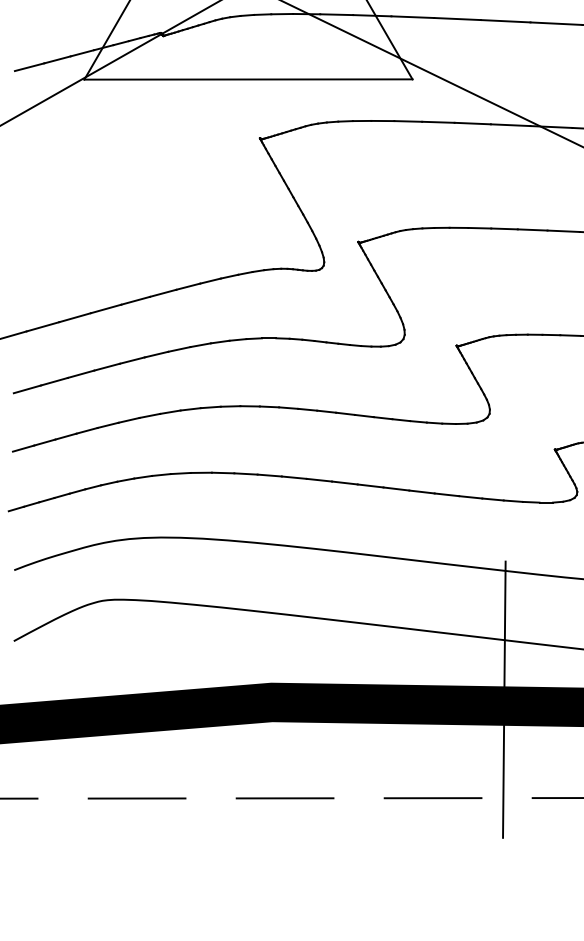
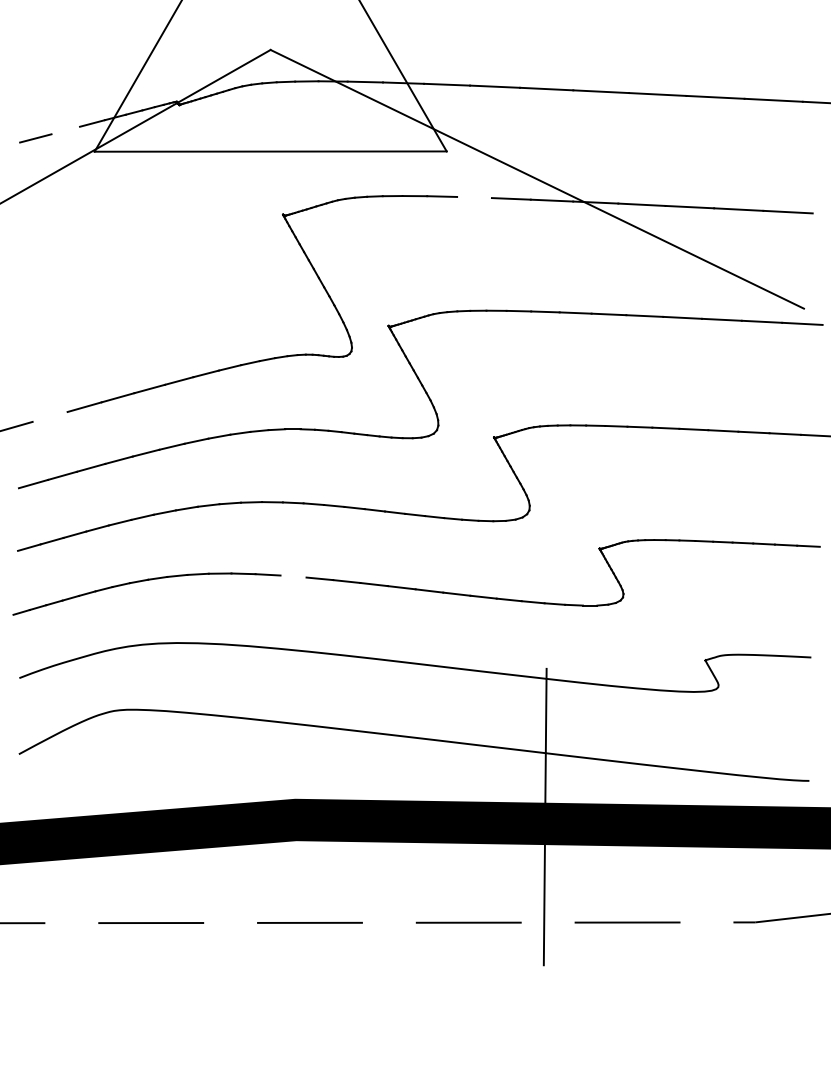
line: (57, 59) -> (65, 130), removed
line: (438, 122) -> (474, 197), removed
line: (42, 326) -> (49, 416), removed
line: (269, 475) -> (293, 576), removed

